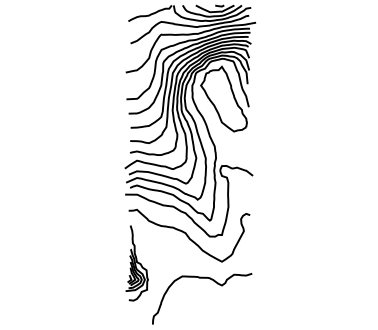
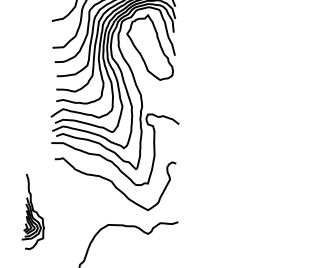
part: (136, 263) -> (32, 211), moved

